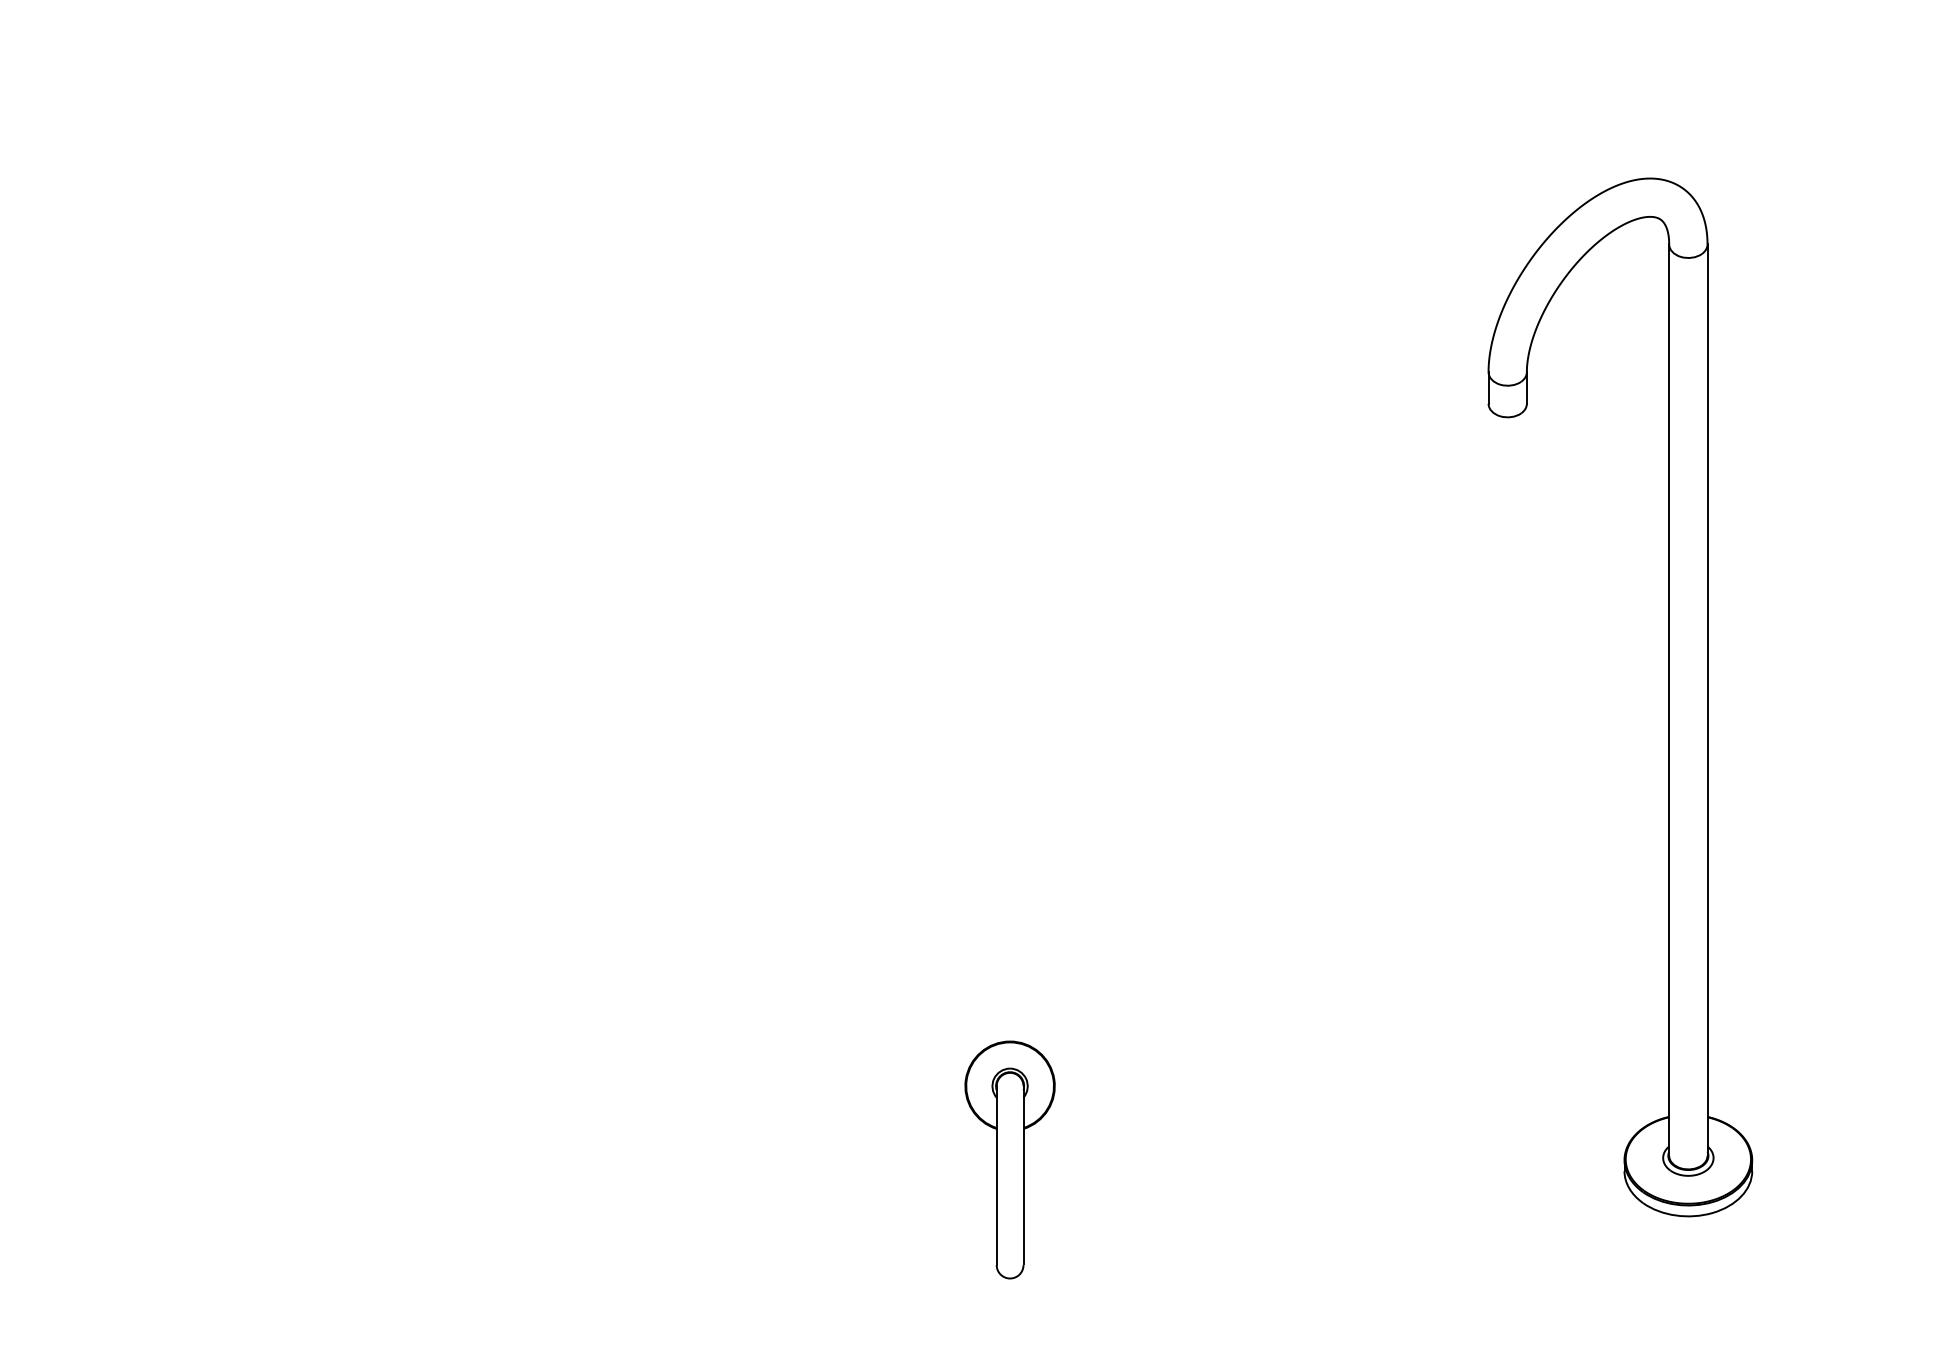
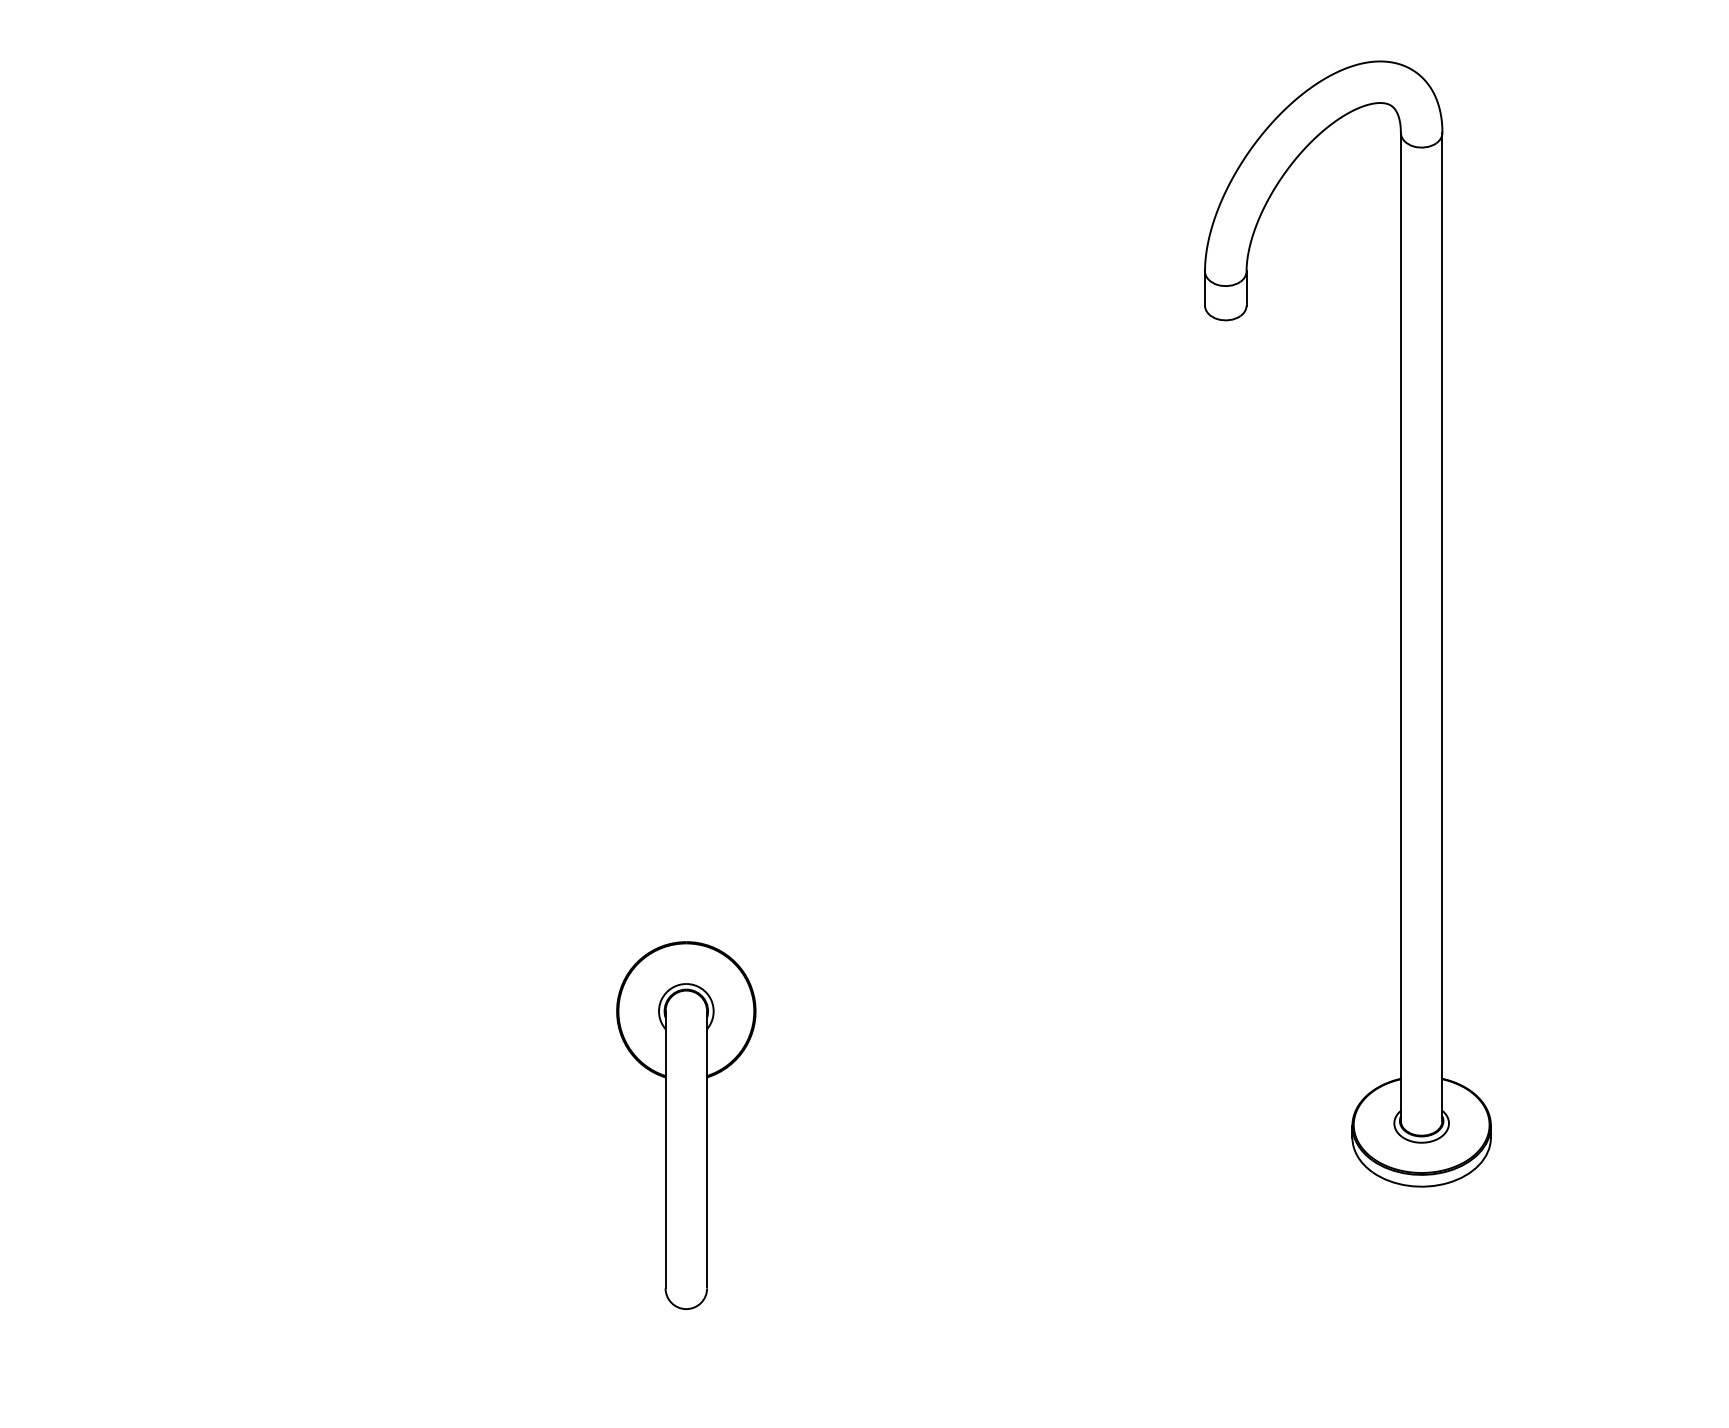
part: (1009, 1159) -> (685, 1125), size x1.43

